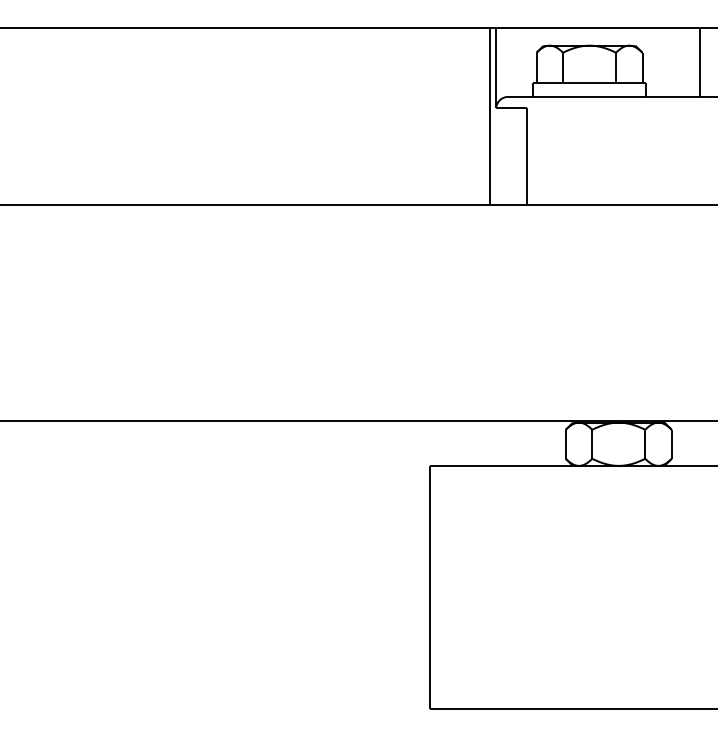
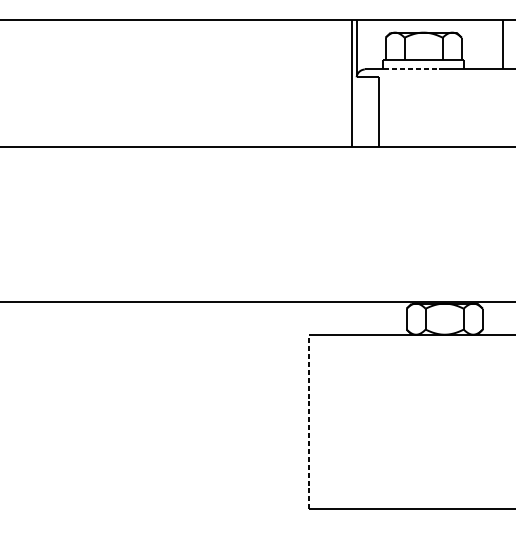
line: (577, 96) -> (415, 69), solid -> dashed
line: (429, 586) -> (308, 421), solid -> dashed

